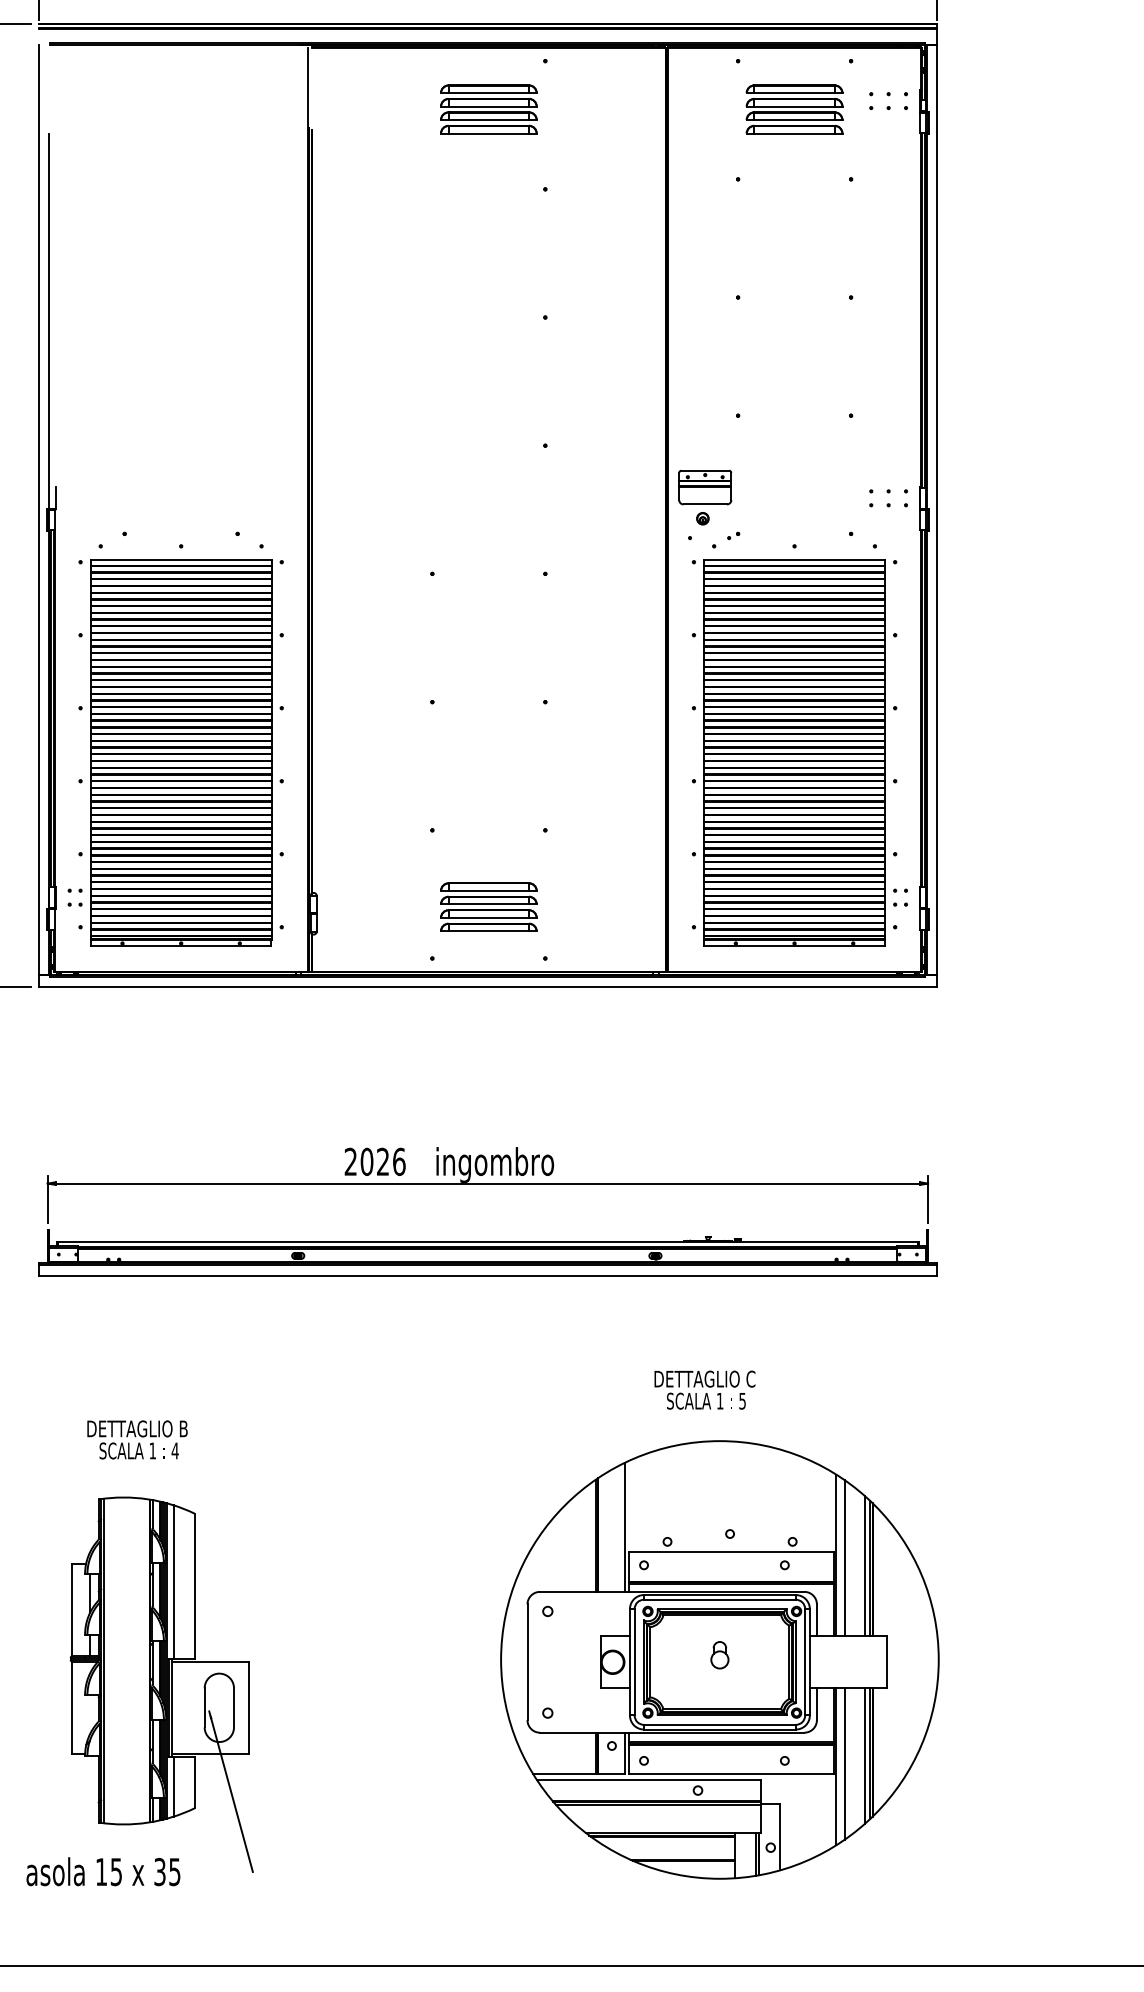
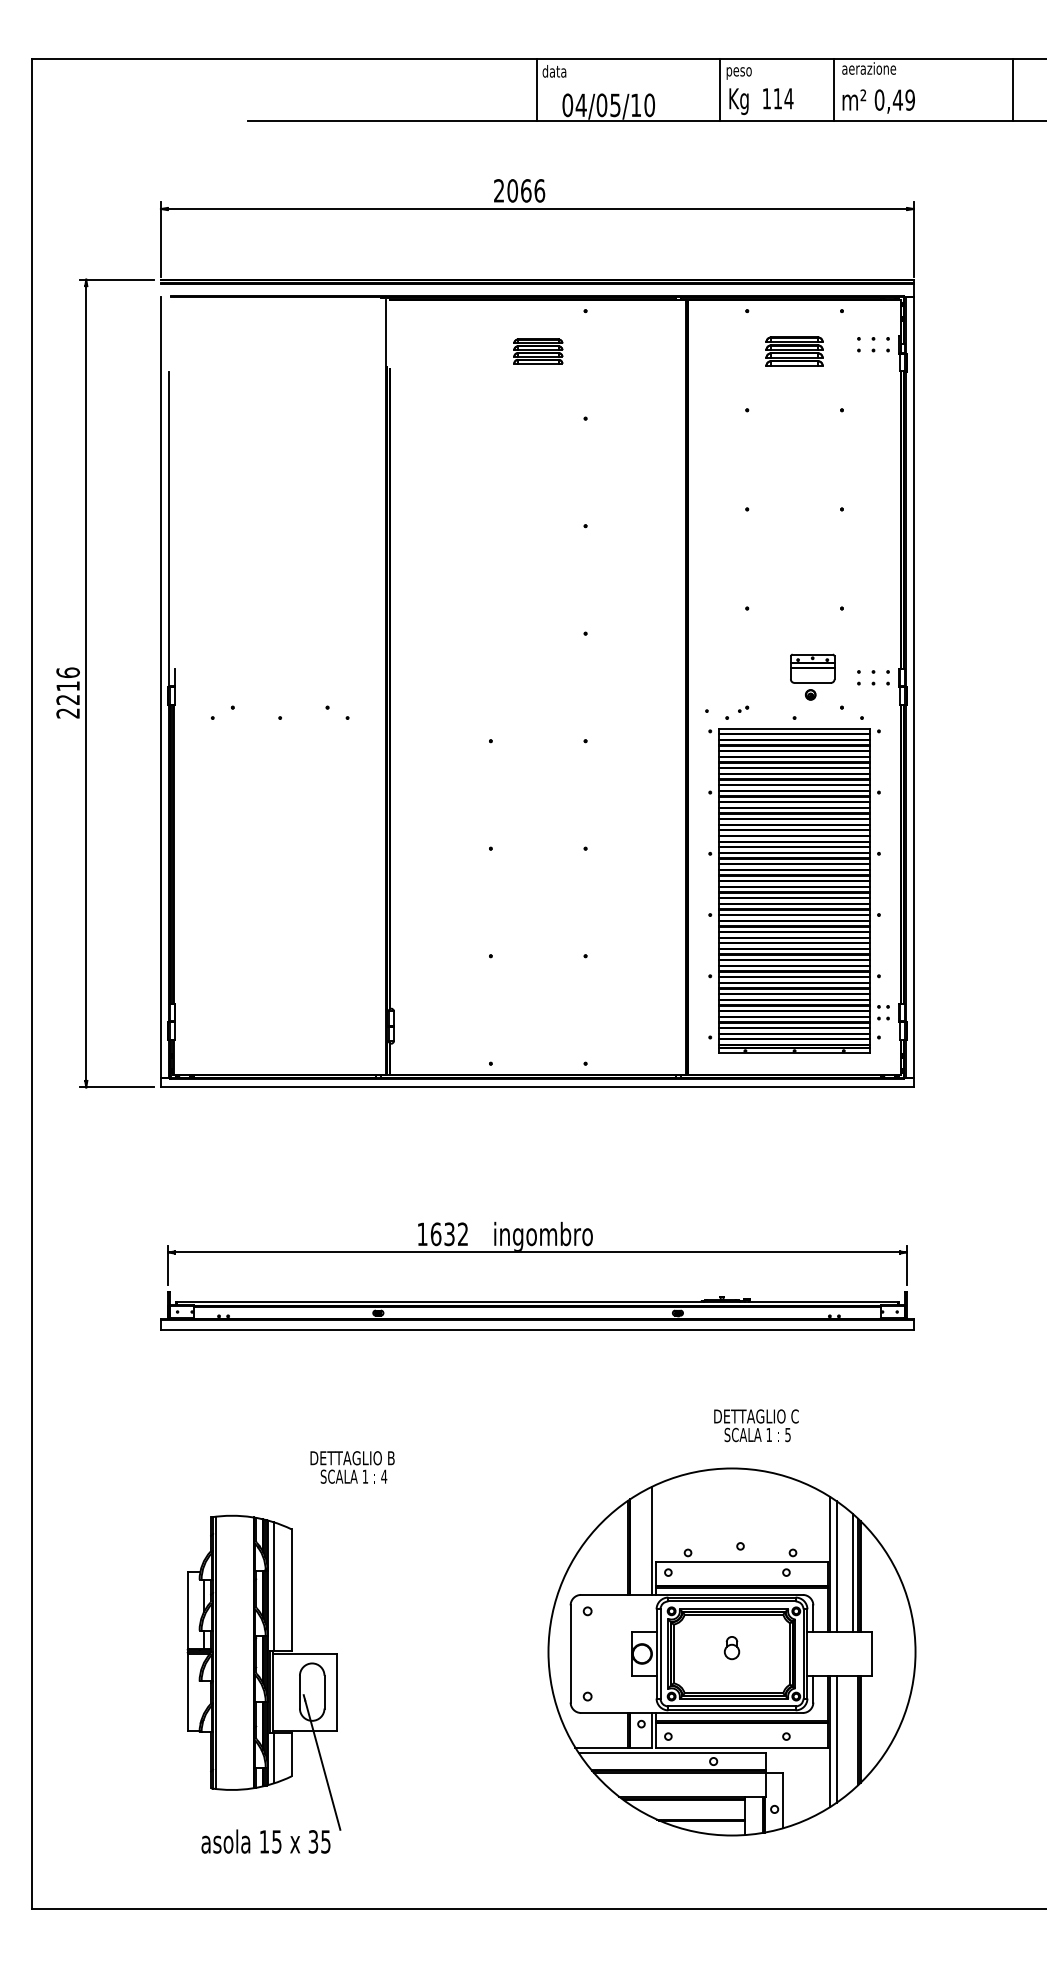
part: (489, 109) -> (538, 351), size x0.6
part: (794, 109) -> (794, 351), size x0.7
part: (705, 496) -> (812, 676), moved
part: (175, 751) -> (275, 890), removed
part: (489, 906) -> (538, 1020), removed
text: (374, 1162) -> (442, 1234), 2026 -> 1632
text: (705, 1389) -> (756, 1425), moved
text: (137, 1439) -> (352, 1467), moved
line: (864, 1755) -> (853, 1732), removed
text: (102, 1871) -> (265, 1841), moved

